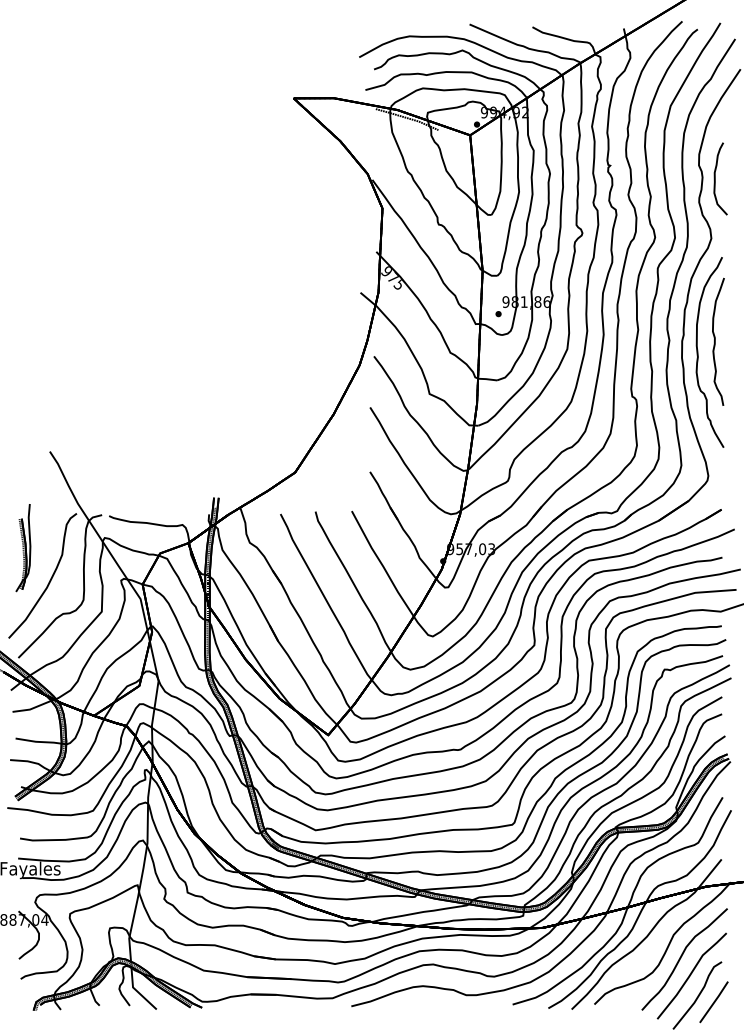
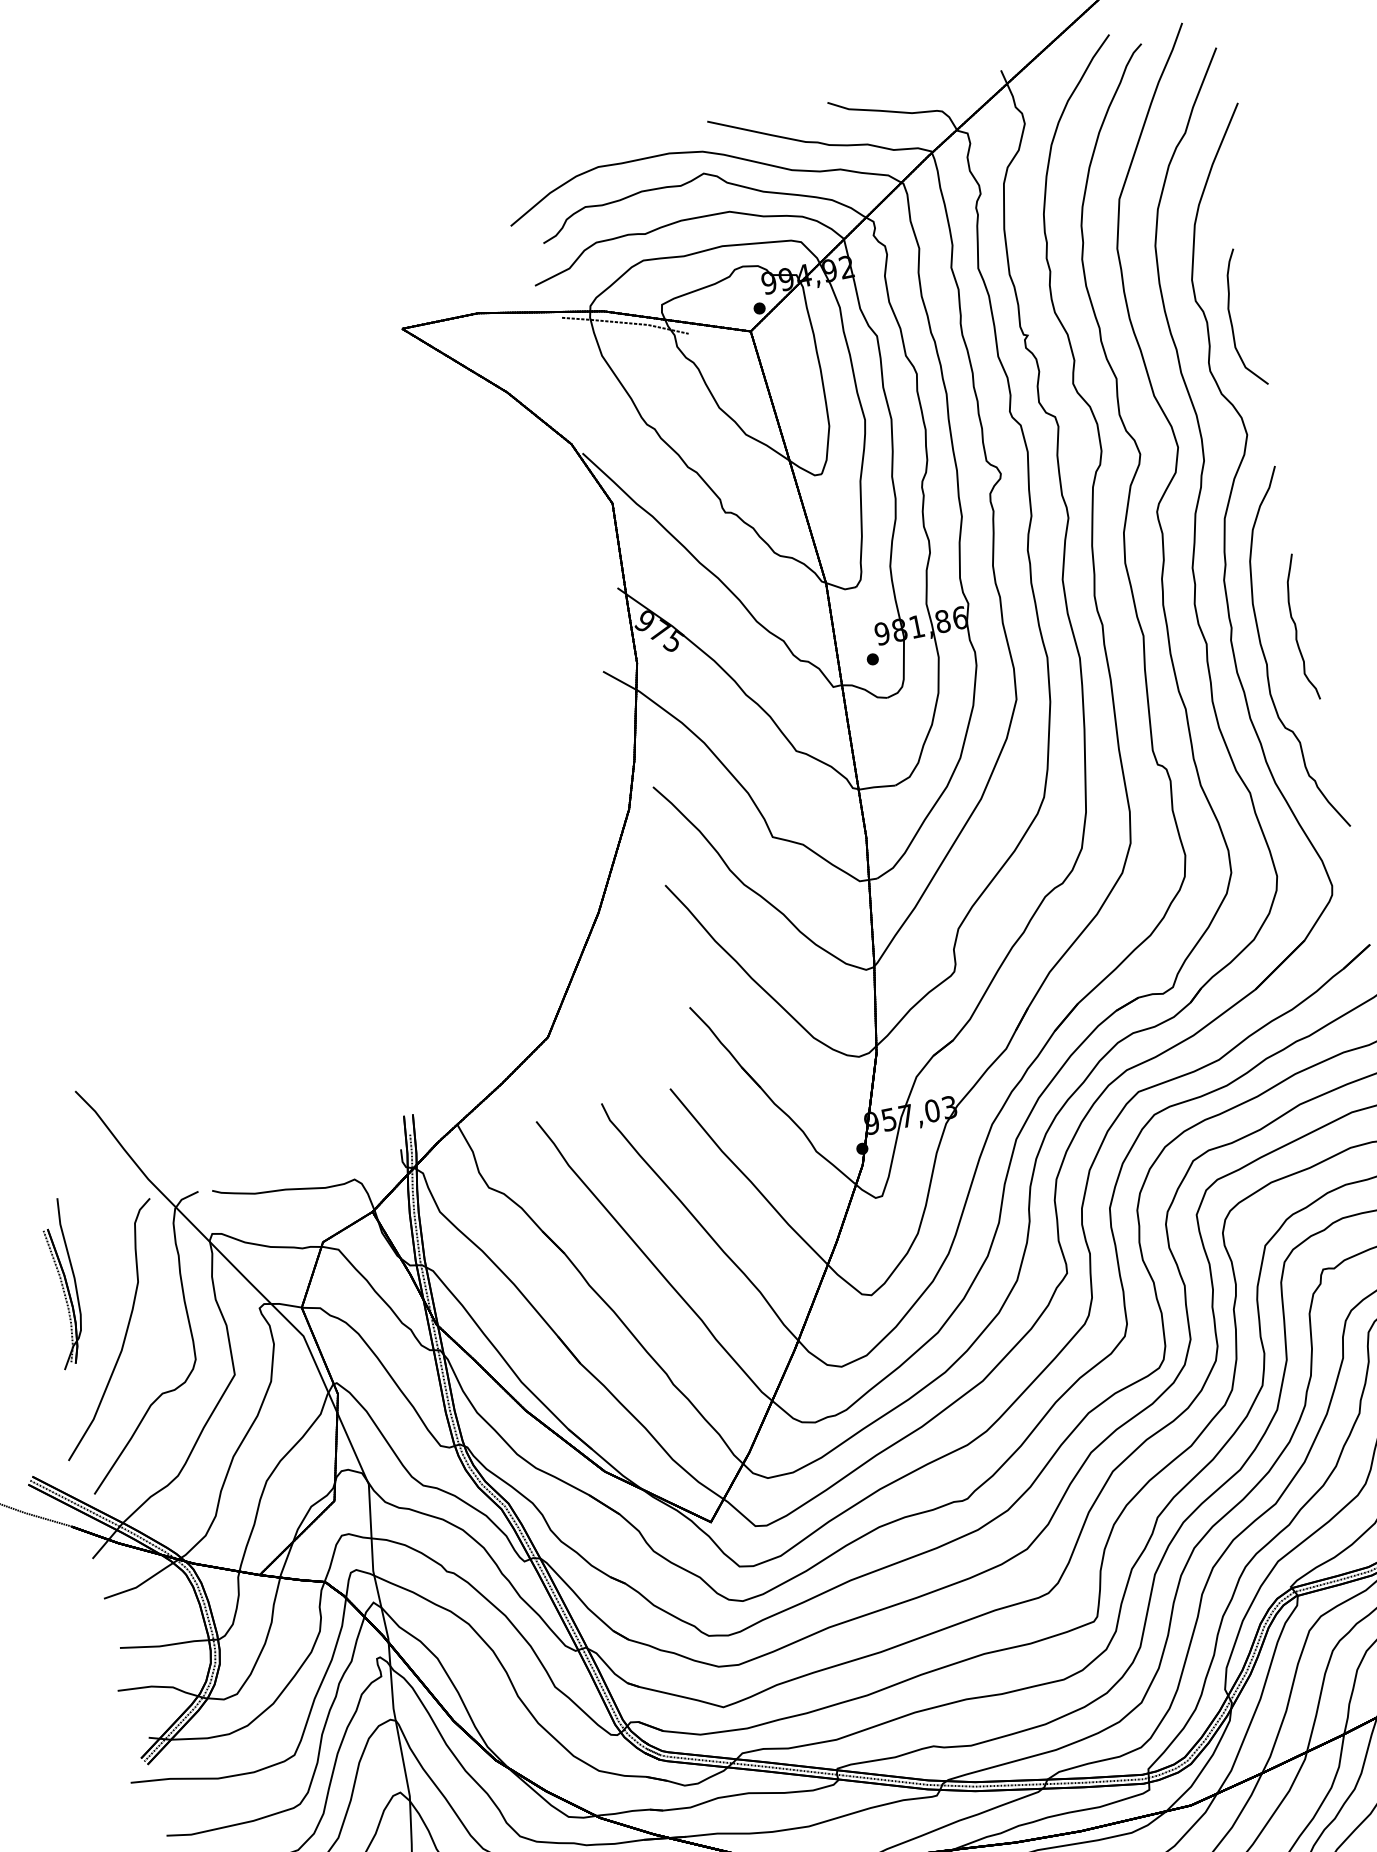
part: (718, 341) -> (1299, 627), size x0.6

